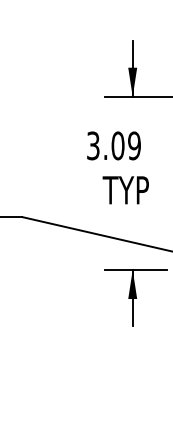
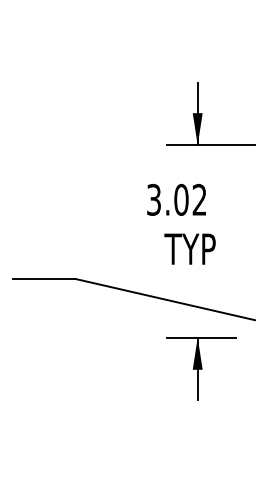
text: (134, 145) -> (199, 199), 3.09 -> 3.02

